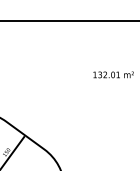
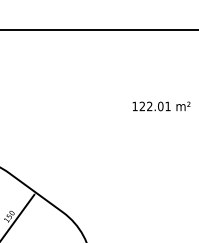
text: (100, 74) -> (142, 106), 132.01 -> 122.01

